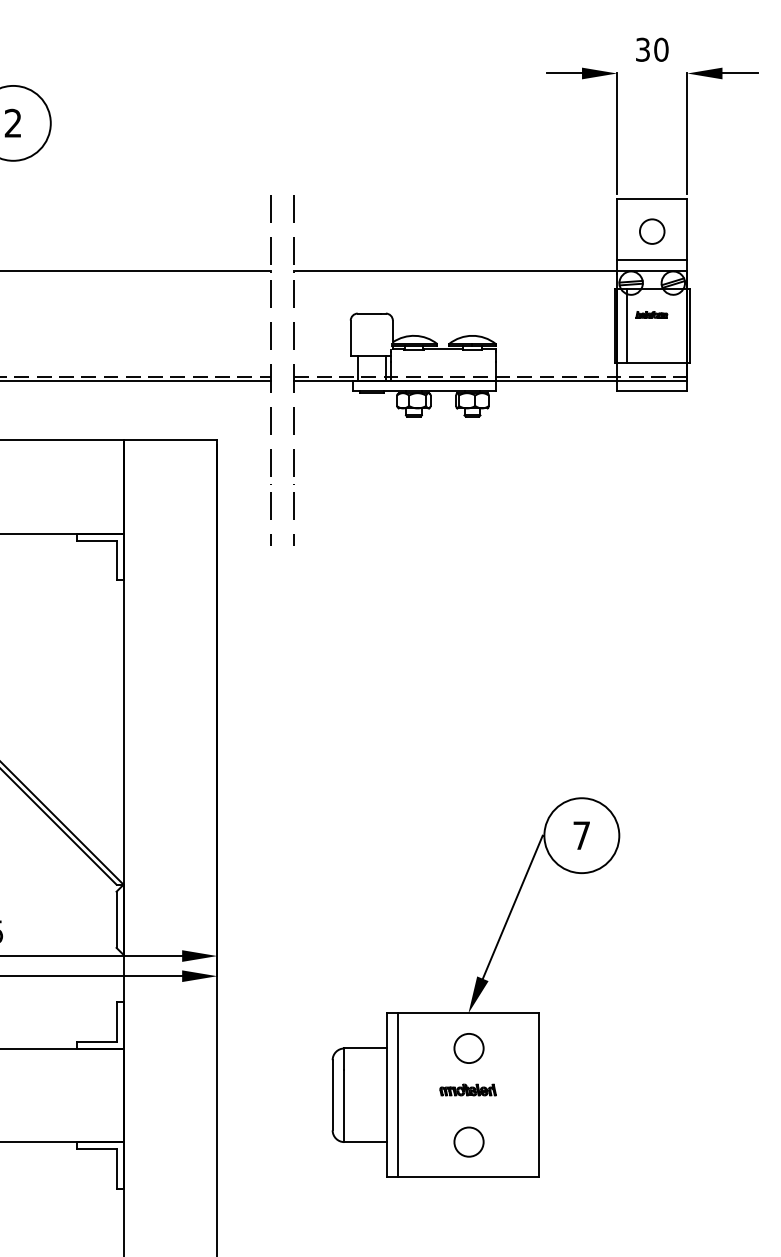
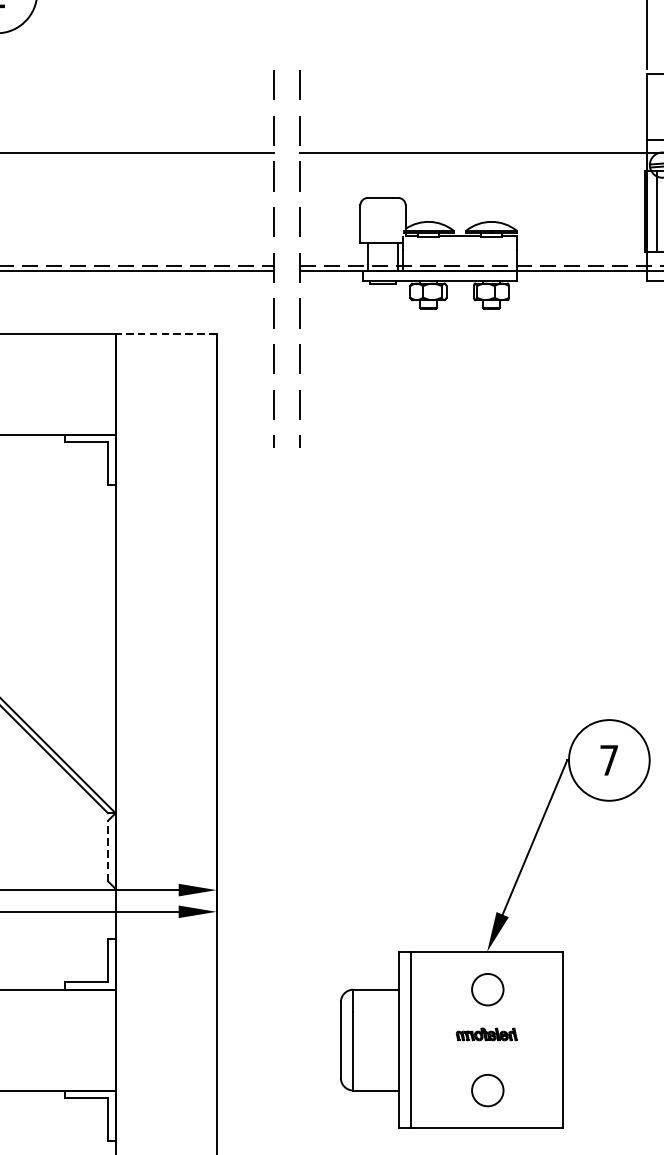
line: (170, 439) -> (166, 333), solid -> dashed
line: (116, 919) -> (107, 850), solid -> dashed

